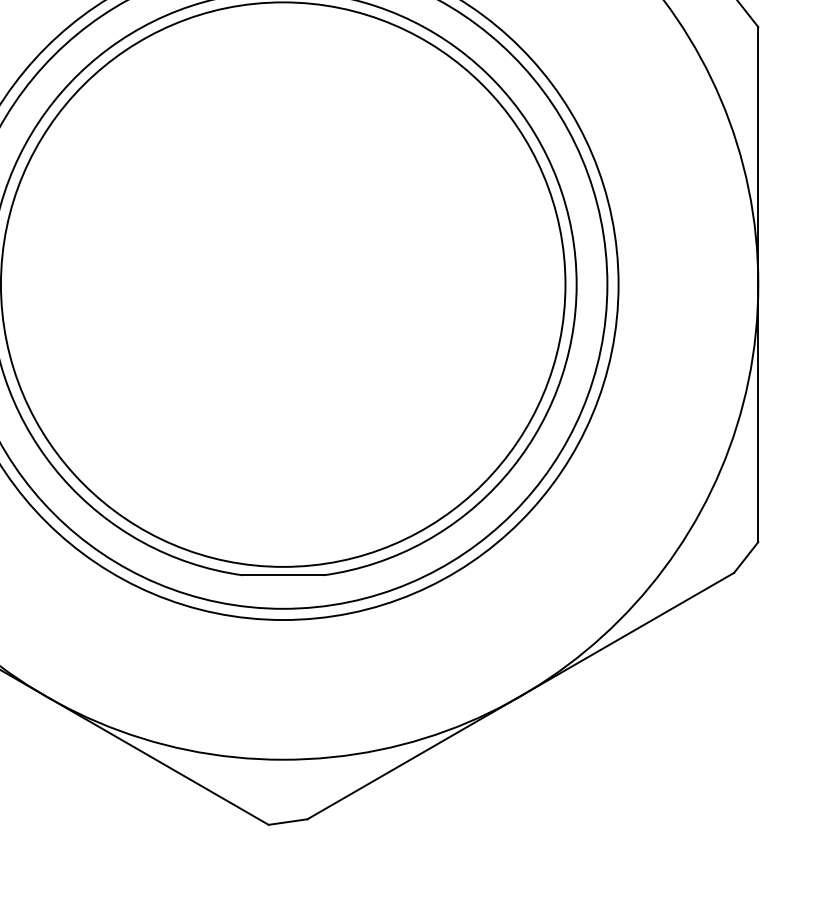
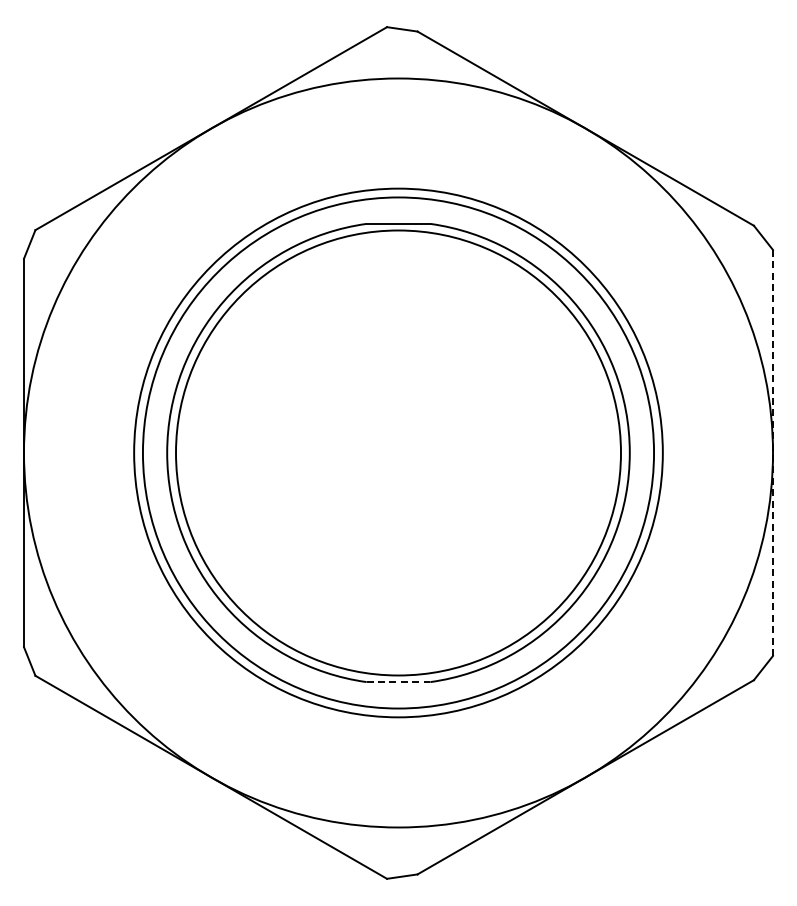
line: (757, 284) -> (772, 452), solid -> dashed
line: (283, 575) -> (398, 682), solid -> dashed

